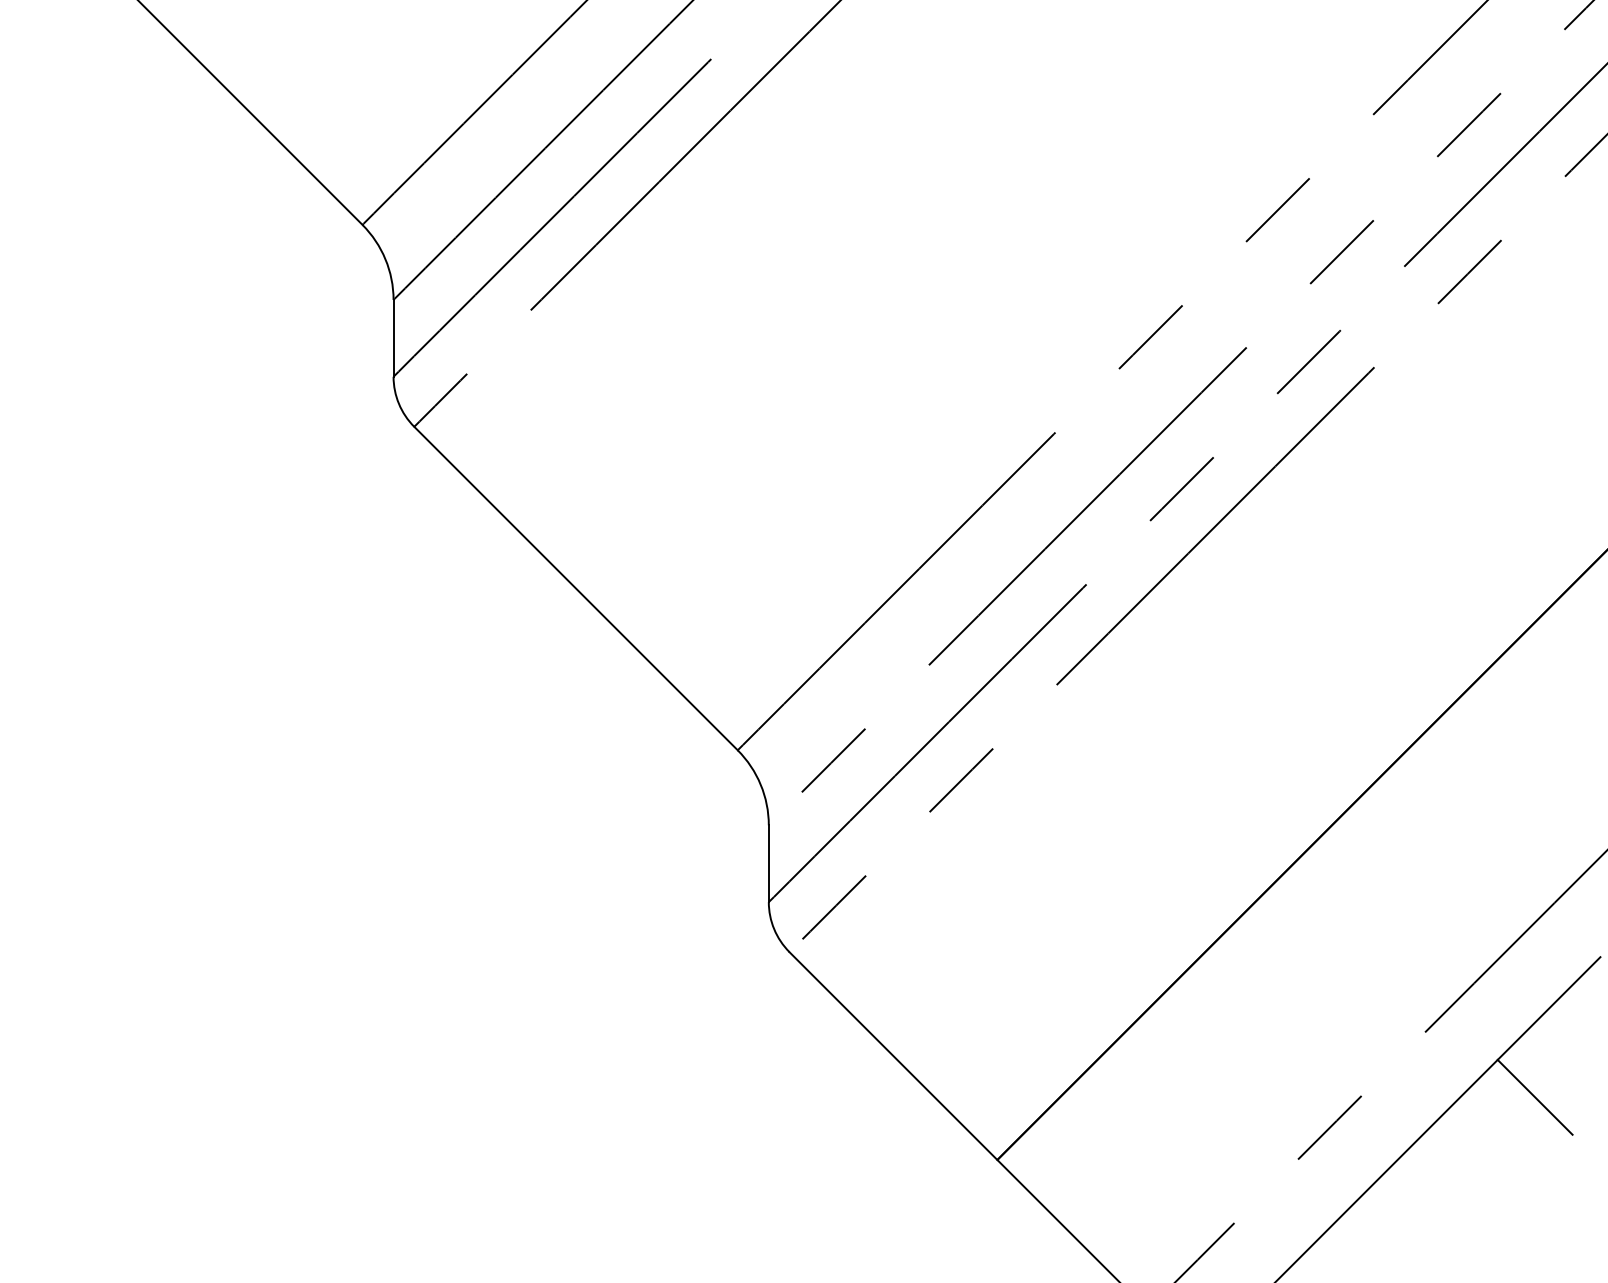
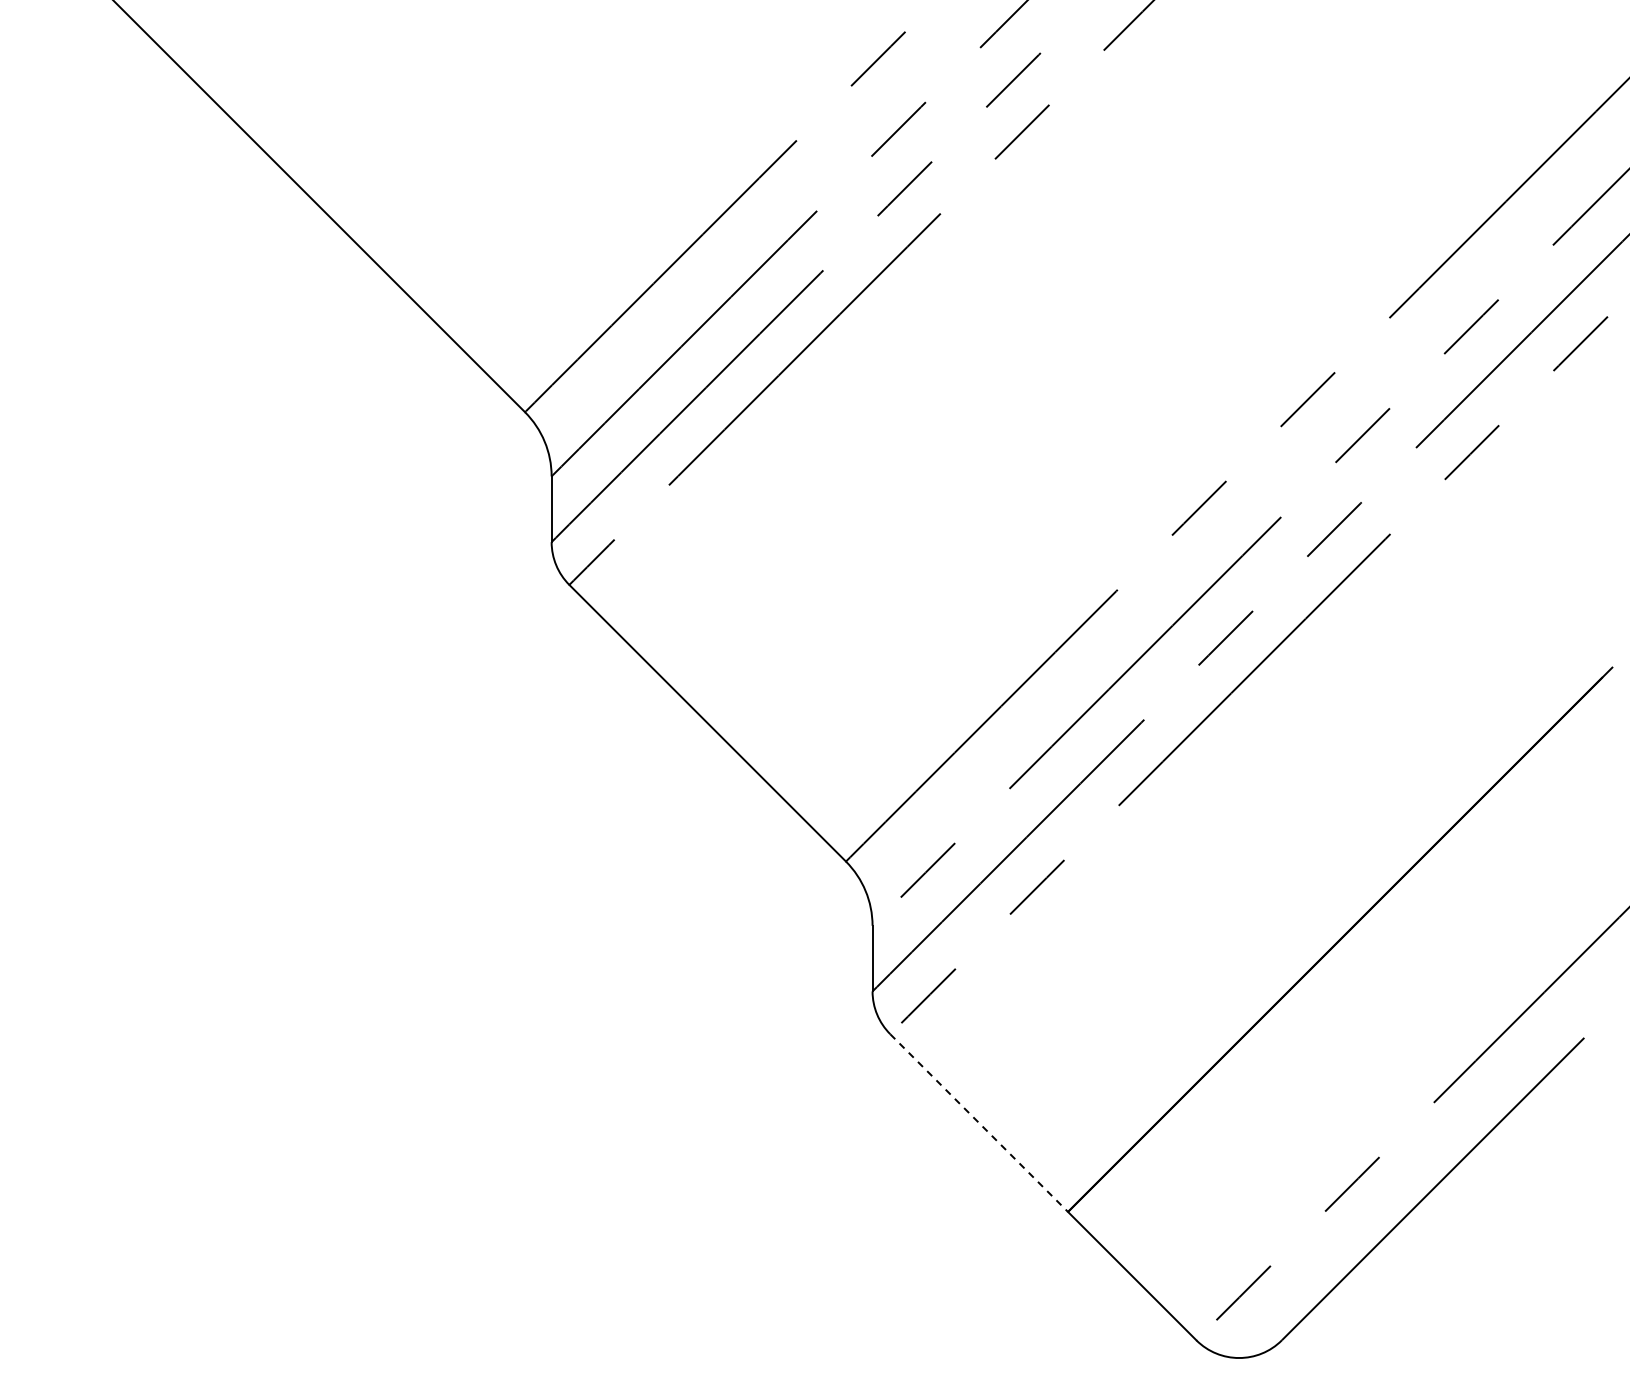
line: (893, 1056) -> (979, 1123), solid -> dashed
line: (1534, 1097) -> (1527, 1158), removed

